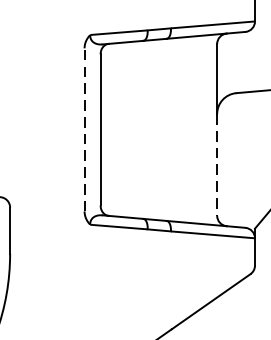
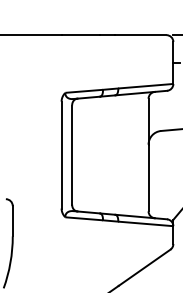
line: (84, 129) -> (61, 154), dashed -> solid
line: (217, 165) -> (148, 178), dashed -> solid

